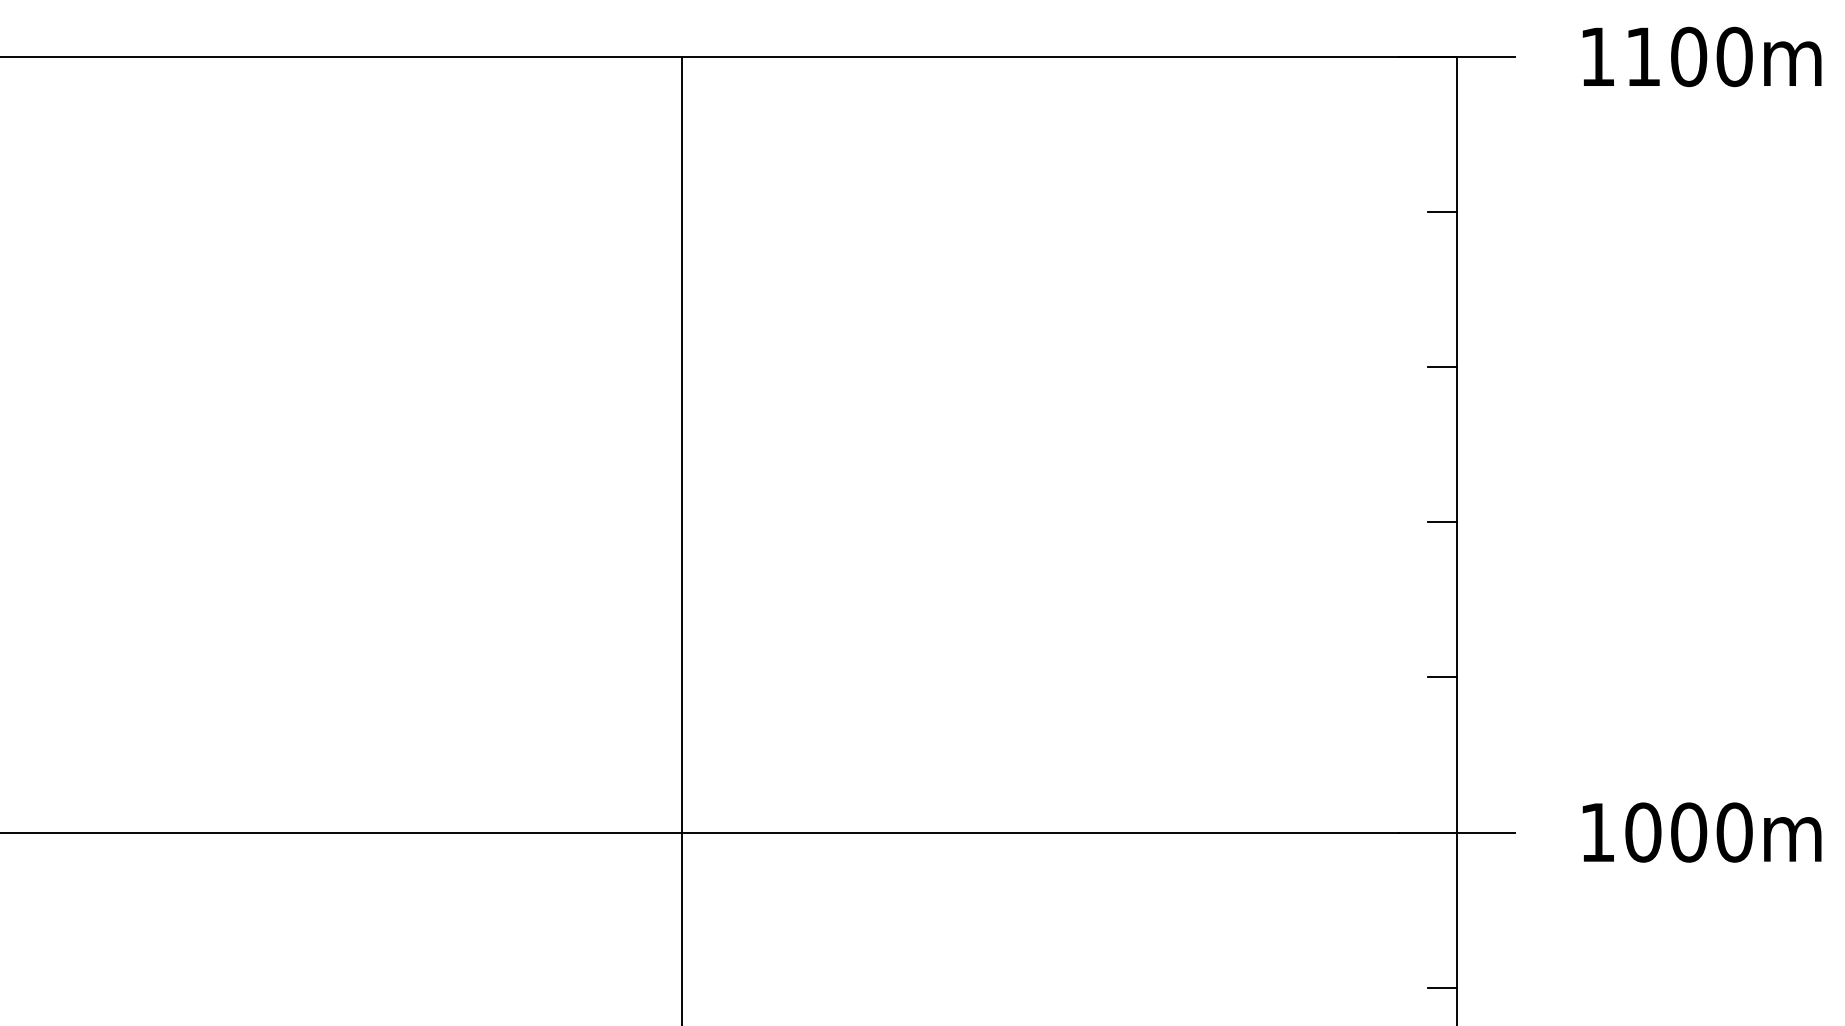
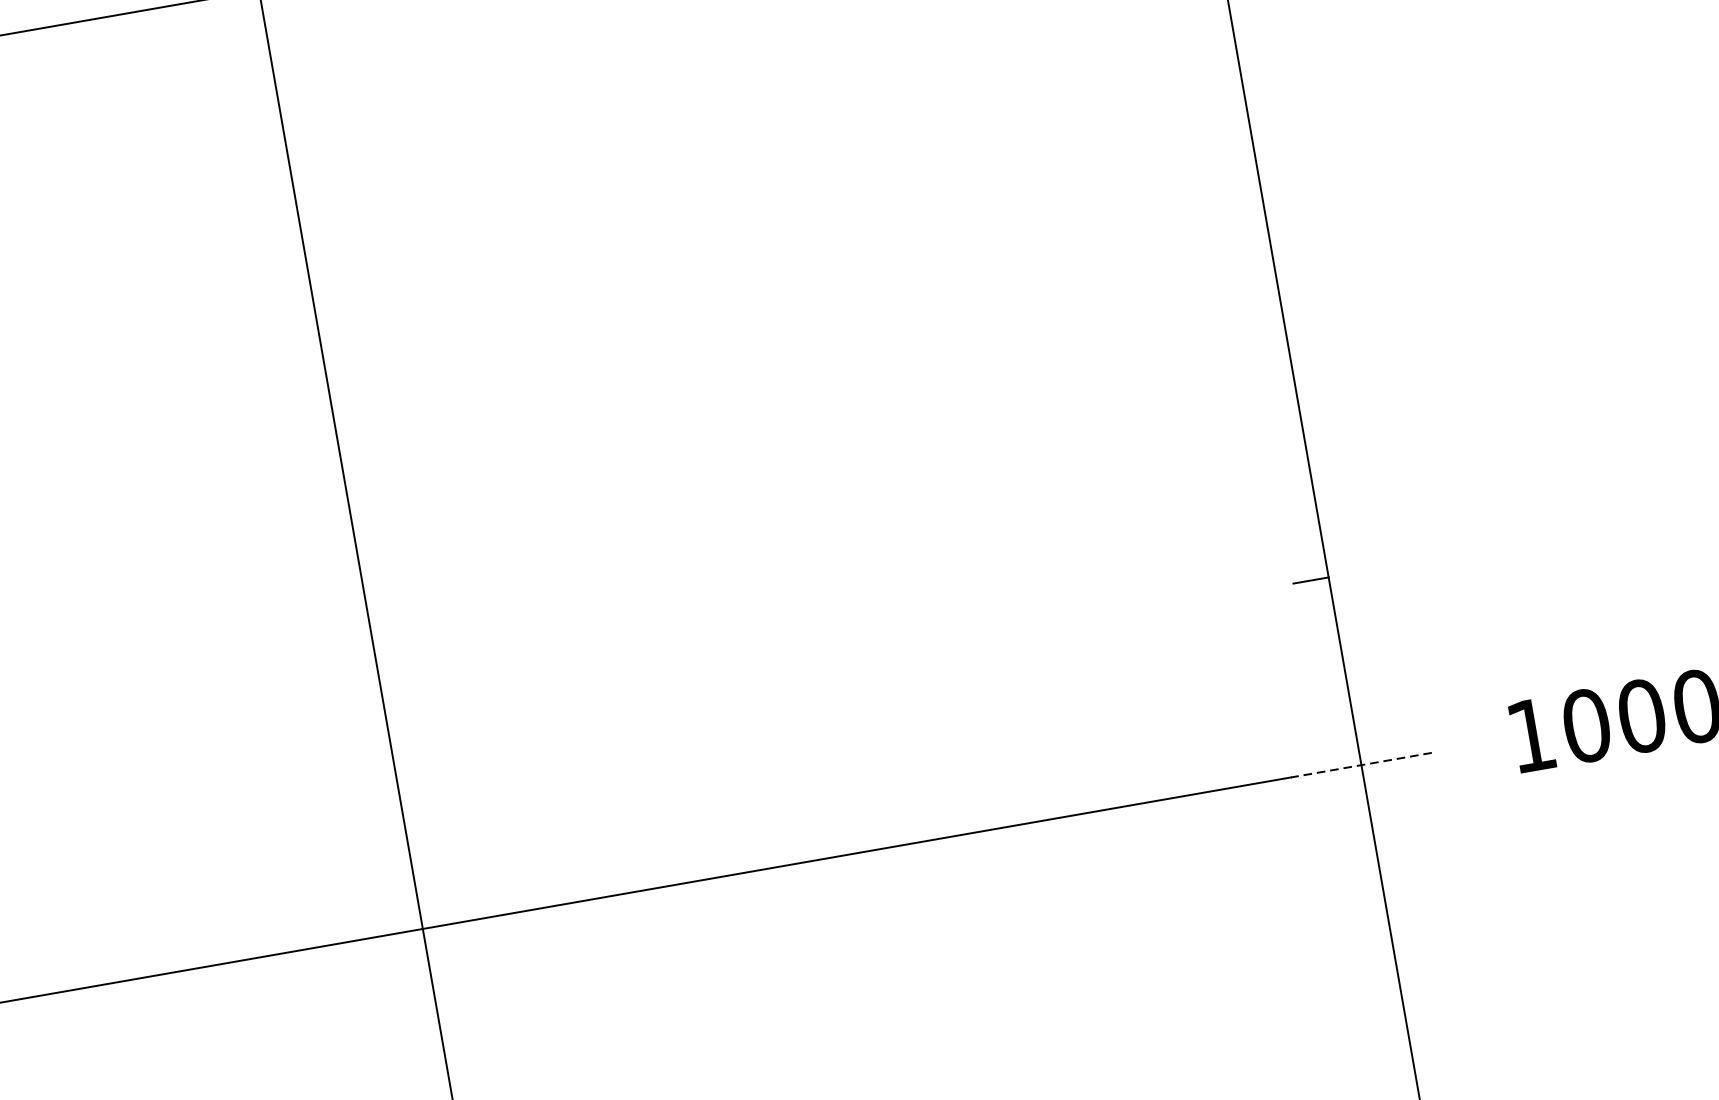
line: (1442, 212) -> (1212, 17), removed
line: (1442, 367) -> (1245, 205), removed
line: (1442, 522) -> (1278, 393), removed
line: (1456, 832) -> (1360, 765), solid -> dashed
line: (1442, 987) -> (1376, 955), removed

